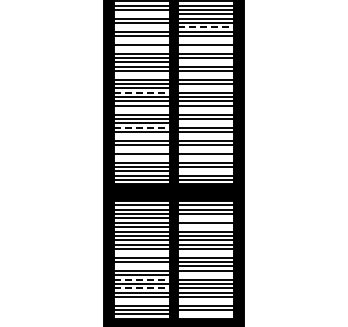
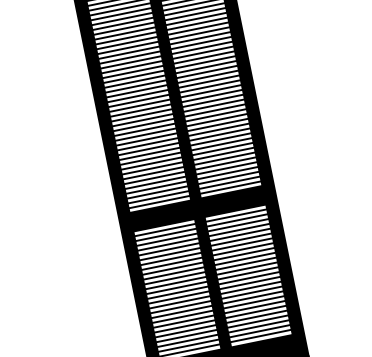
line: (141, 14) -> (121, 19), added
line: (141, 27) -> (124, 33), added
line: (206, 27) -> (196, 19), dashed -> solid
line: (141, 40) -> (127, 48), added
line: (206, 40) -> (199, 33), added
line: (141, 49) -> (129, 57), added
line: (206, 49) -> (201, 43), added
line: (206, 62) -> (204, 57), added
line: (141, 75) -> (135, 86), added
line: (206, 75) -> (207, 72), added
line: (206, 88) -> (210, 86), added
line: (141, 92) -> (139, 105), dashed -> solid
line: (141, 110) -> (143, 125), added
line: (206, 110) -> (215, 110), added
line: (206, 123) -> (218, 125), added
line: (141, 127) -> (147, 144), dashed -> solid
line: (141, 136) -> (149, 154), added
line: (206, 136) -> (221, 139), added
line: (141, 149) -> (152, 168), added
line: (206, 149) -> (224, 153), added
line: (141, 158) -> (154, 178), added
line: (206, 158) -> (226, 163), added
line: (206, 171) -> (229, 178), added
line: (205, 218) -> (238, 230), added
line: (206, 227) -> (241, 239), added
line: (141, 253) -> (175, 283), added
line: (206, 253) -> (247, 268), added
line: (141, 266) -> (178, 297), added
line: (206, 275) -> (252, 292), added
line: (141, 279) -> (181, 311), dashed -> solid
line: (141, 288) -> (183, 321), dashed -> solid
line: (141, 301) -> (186, 336), added
line: (206, 301) -> (258, 321), added
line: (206, 314) -> (261, 336), added

